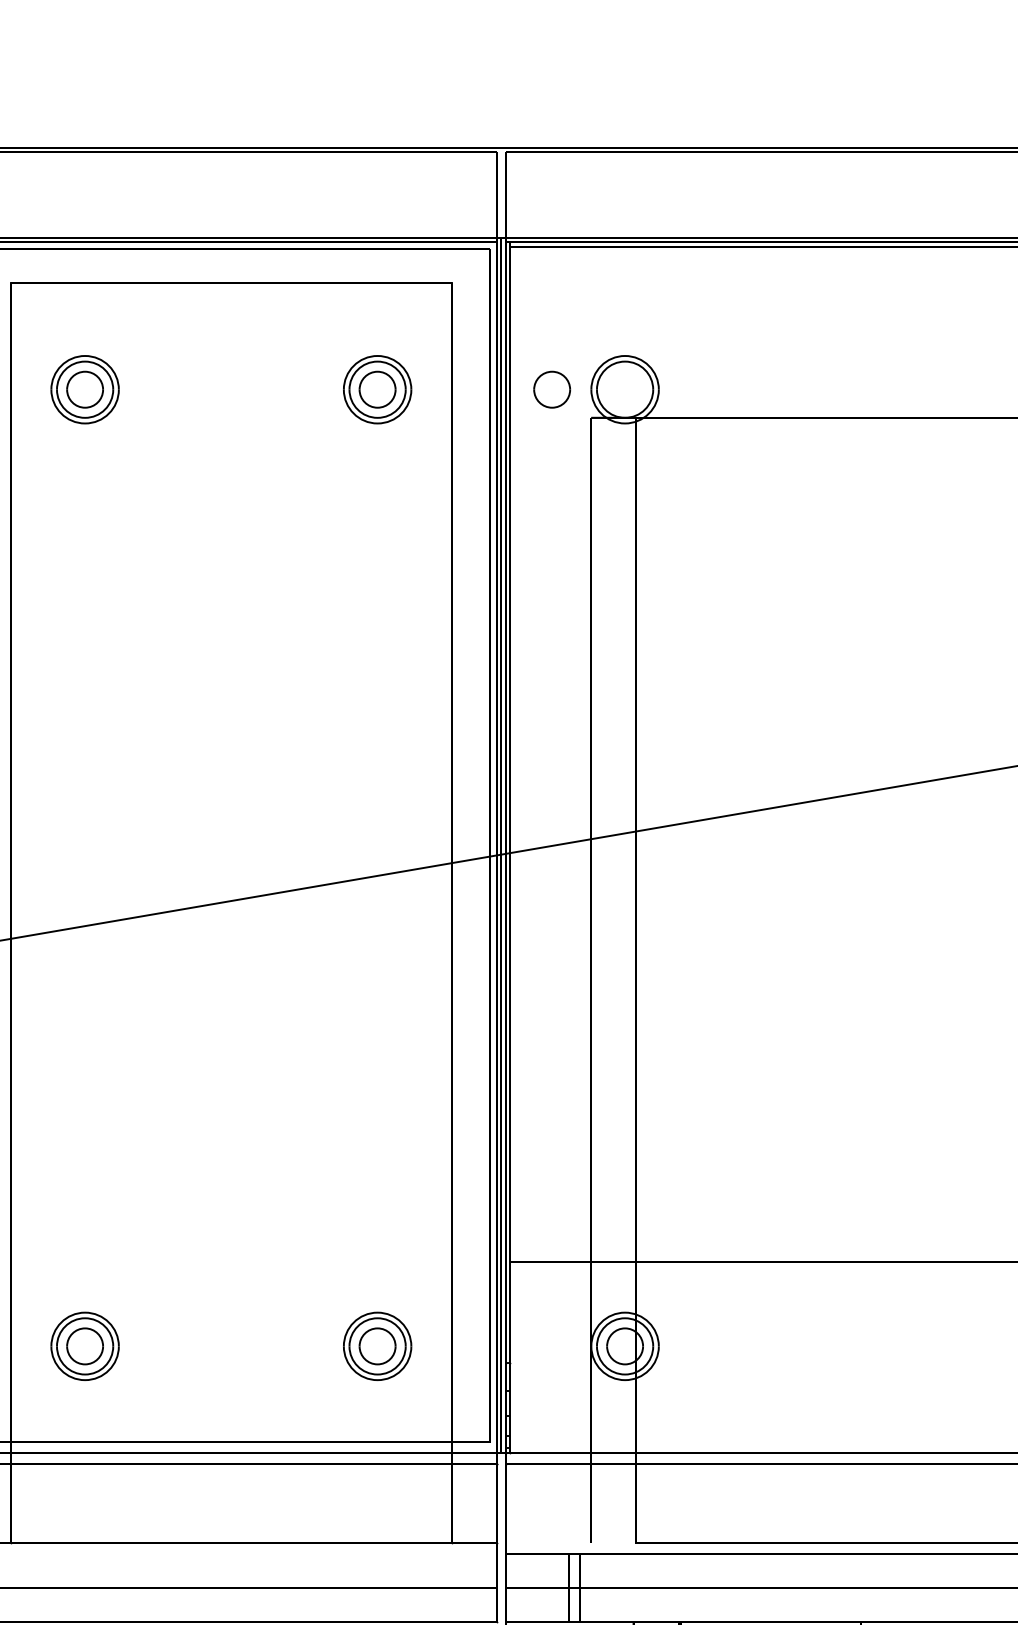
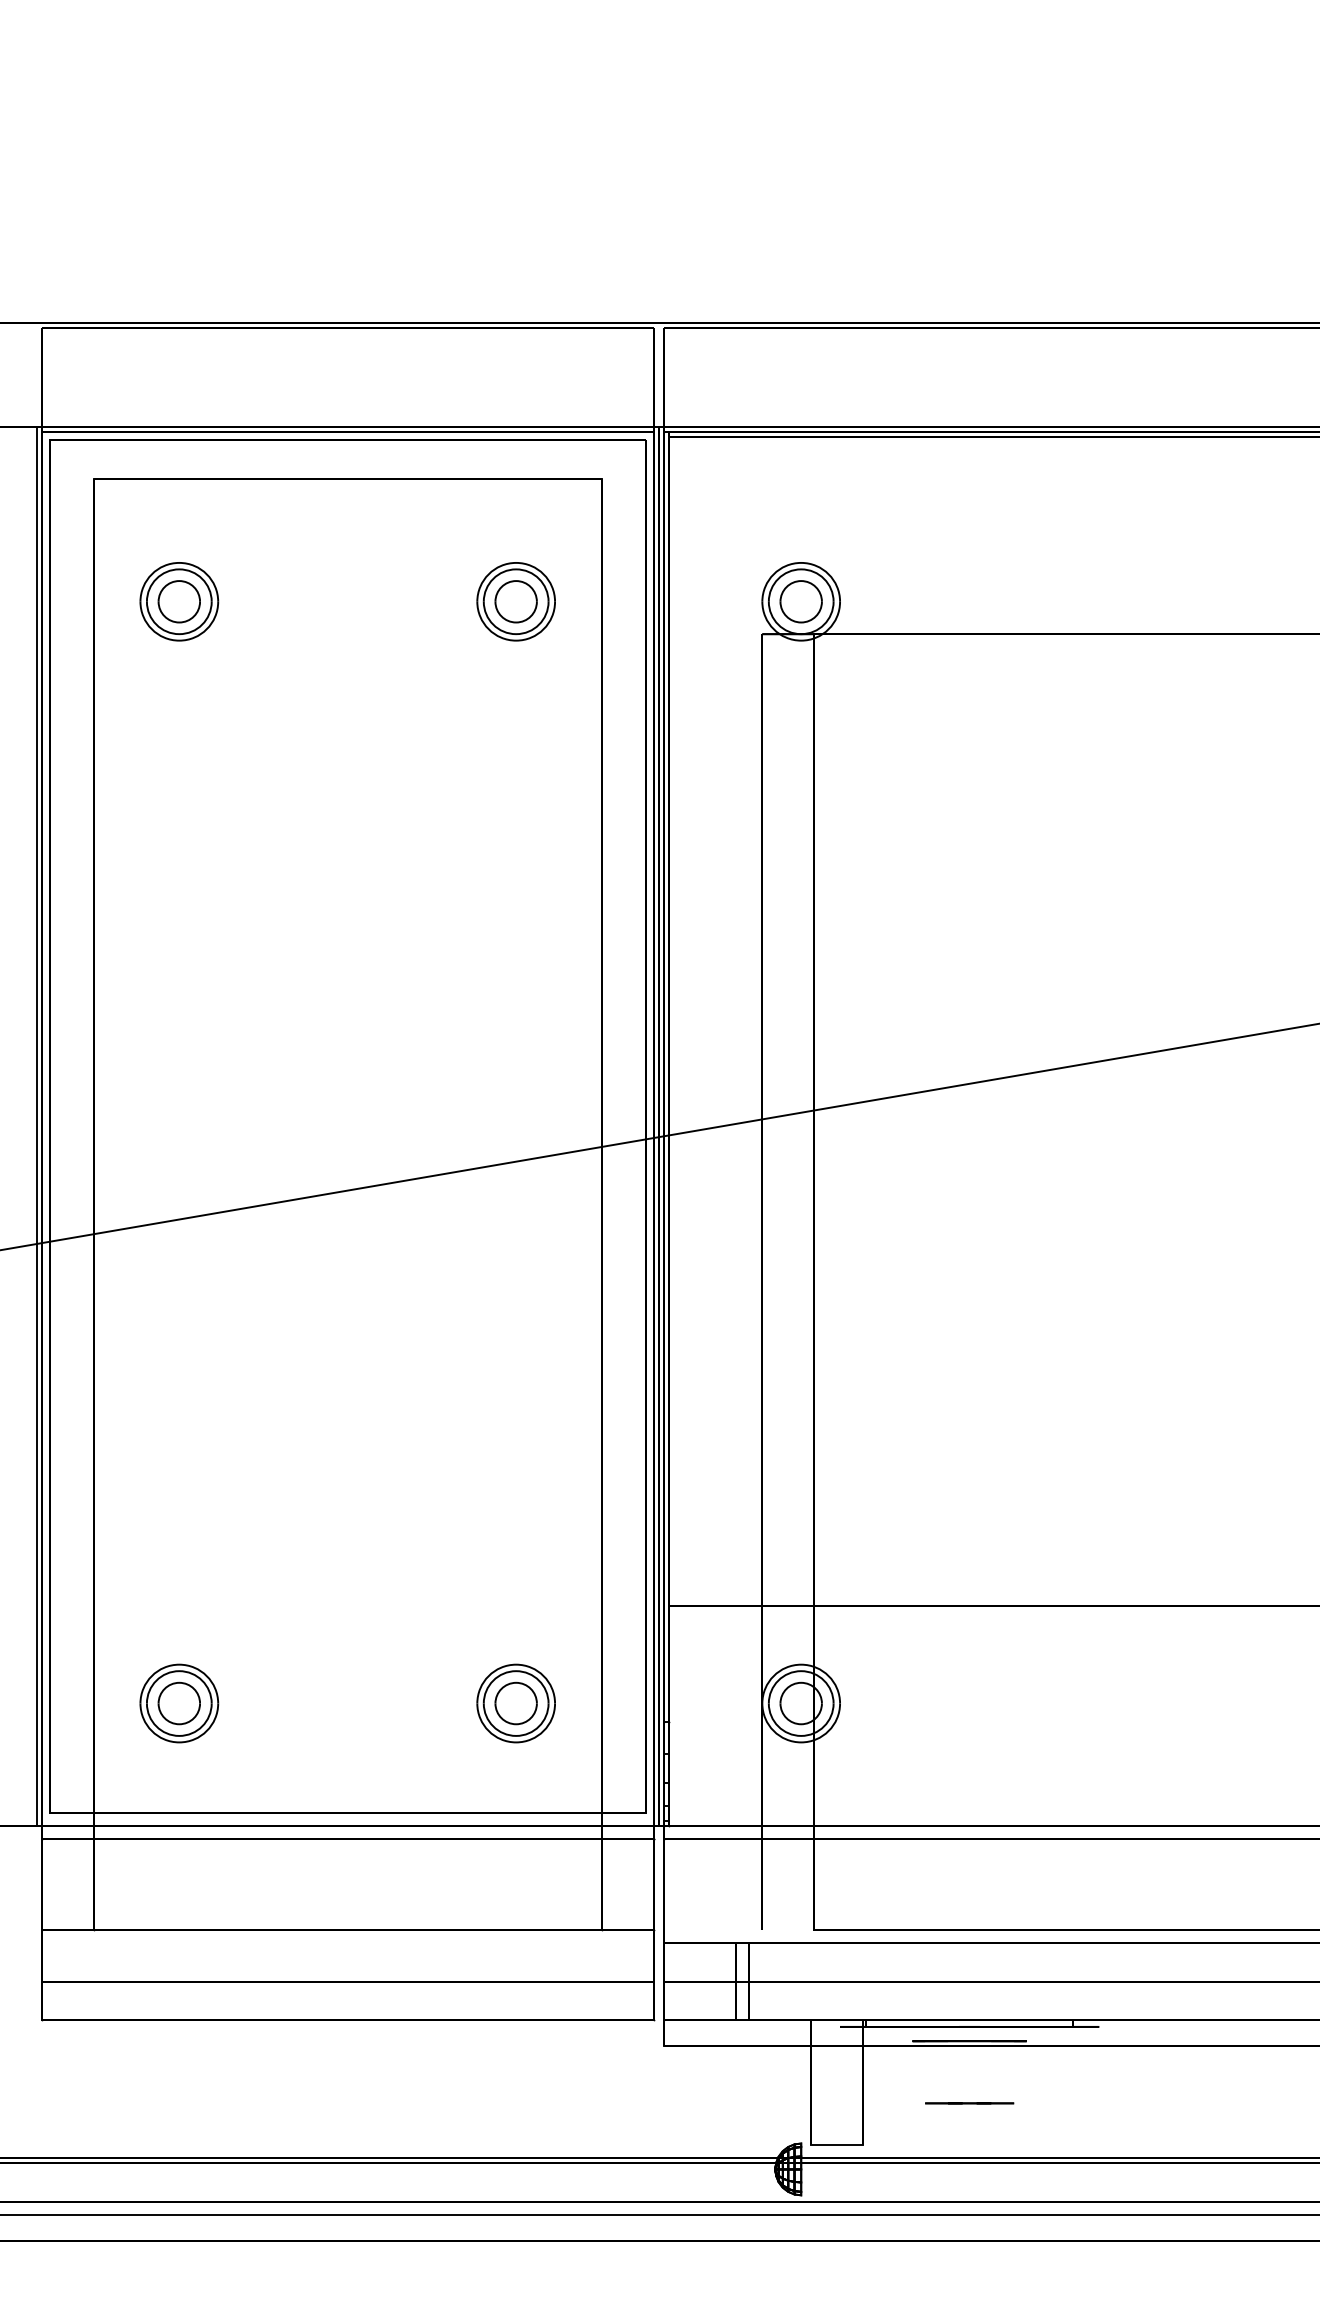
part: (551, 389) -> (800, 601), moved

